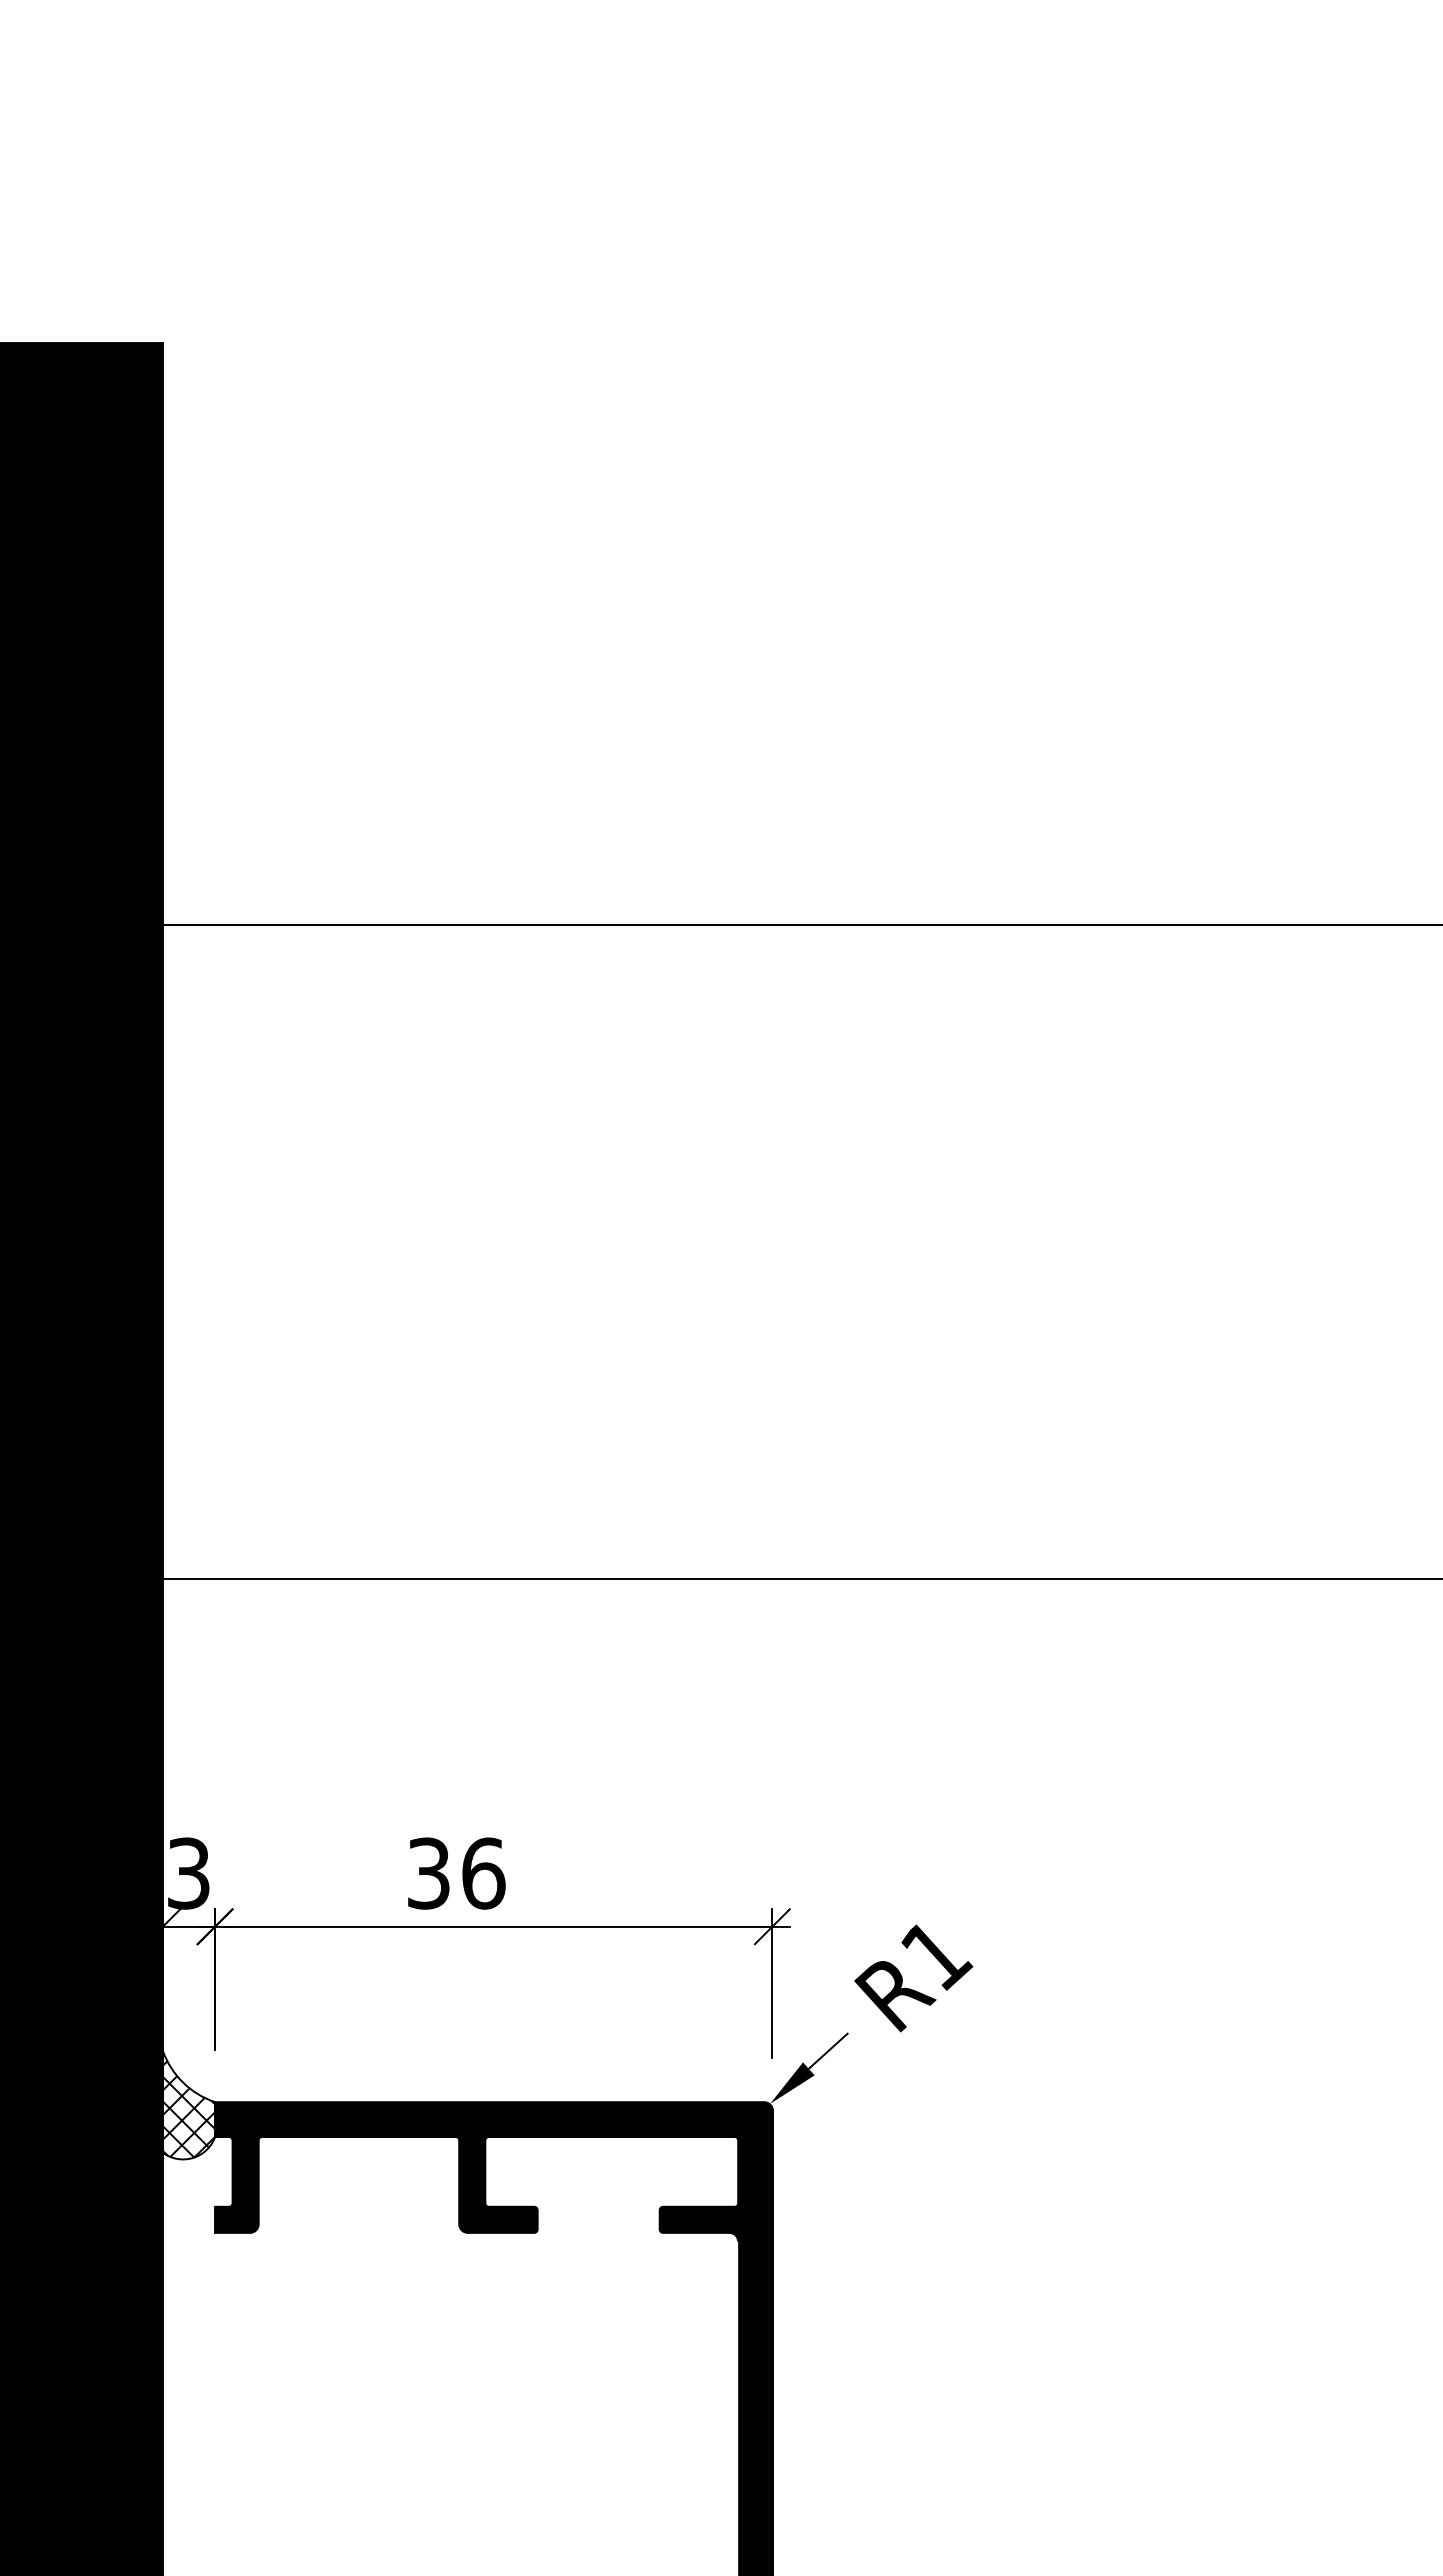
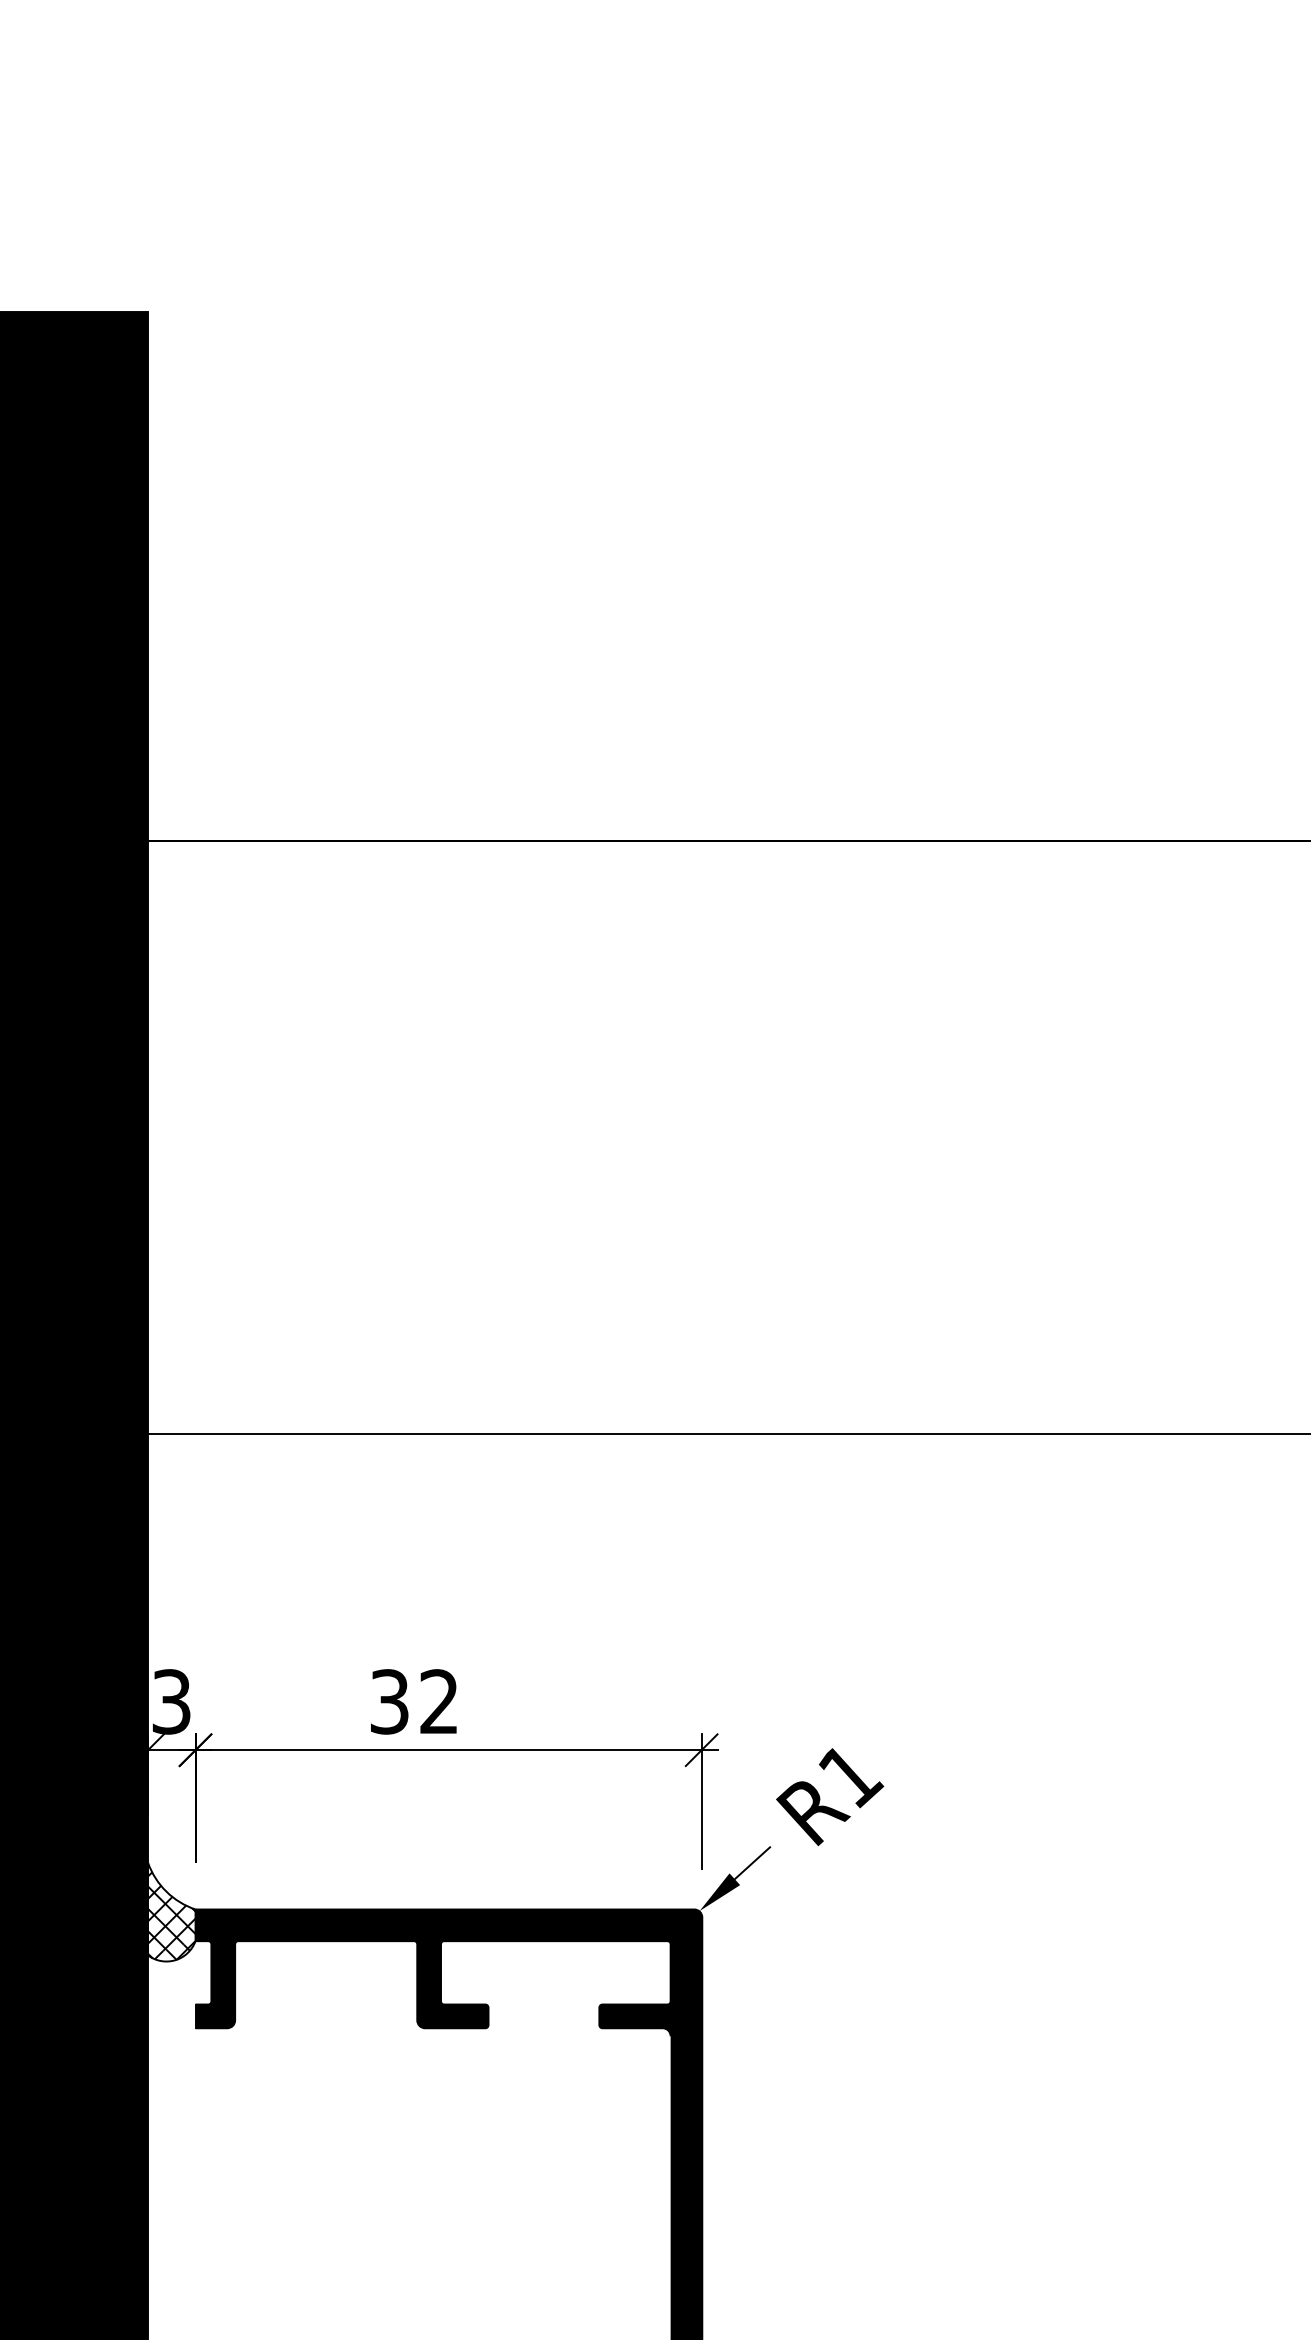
text: (483, 1873) -> (439, 1701), 36 -> 32

